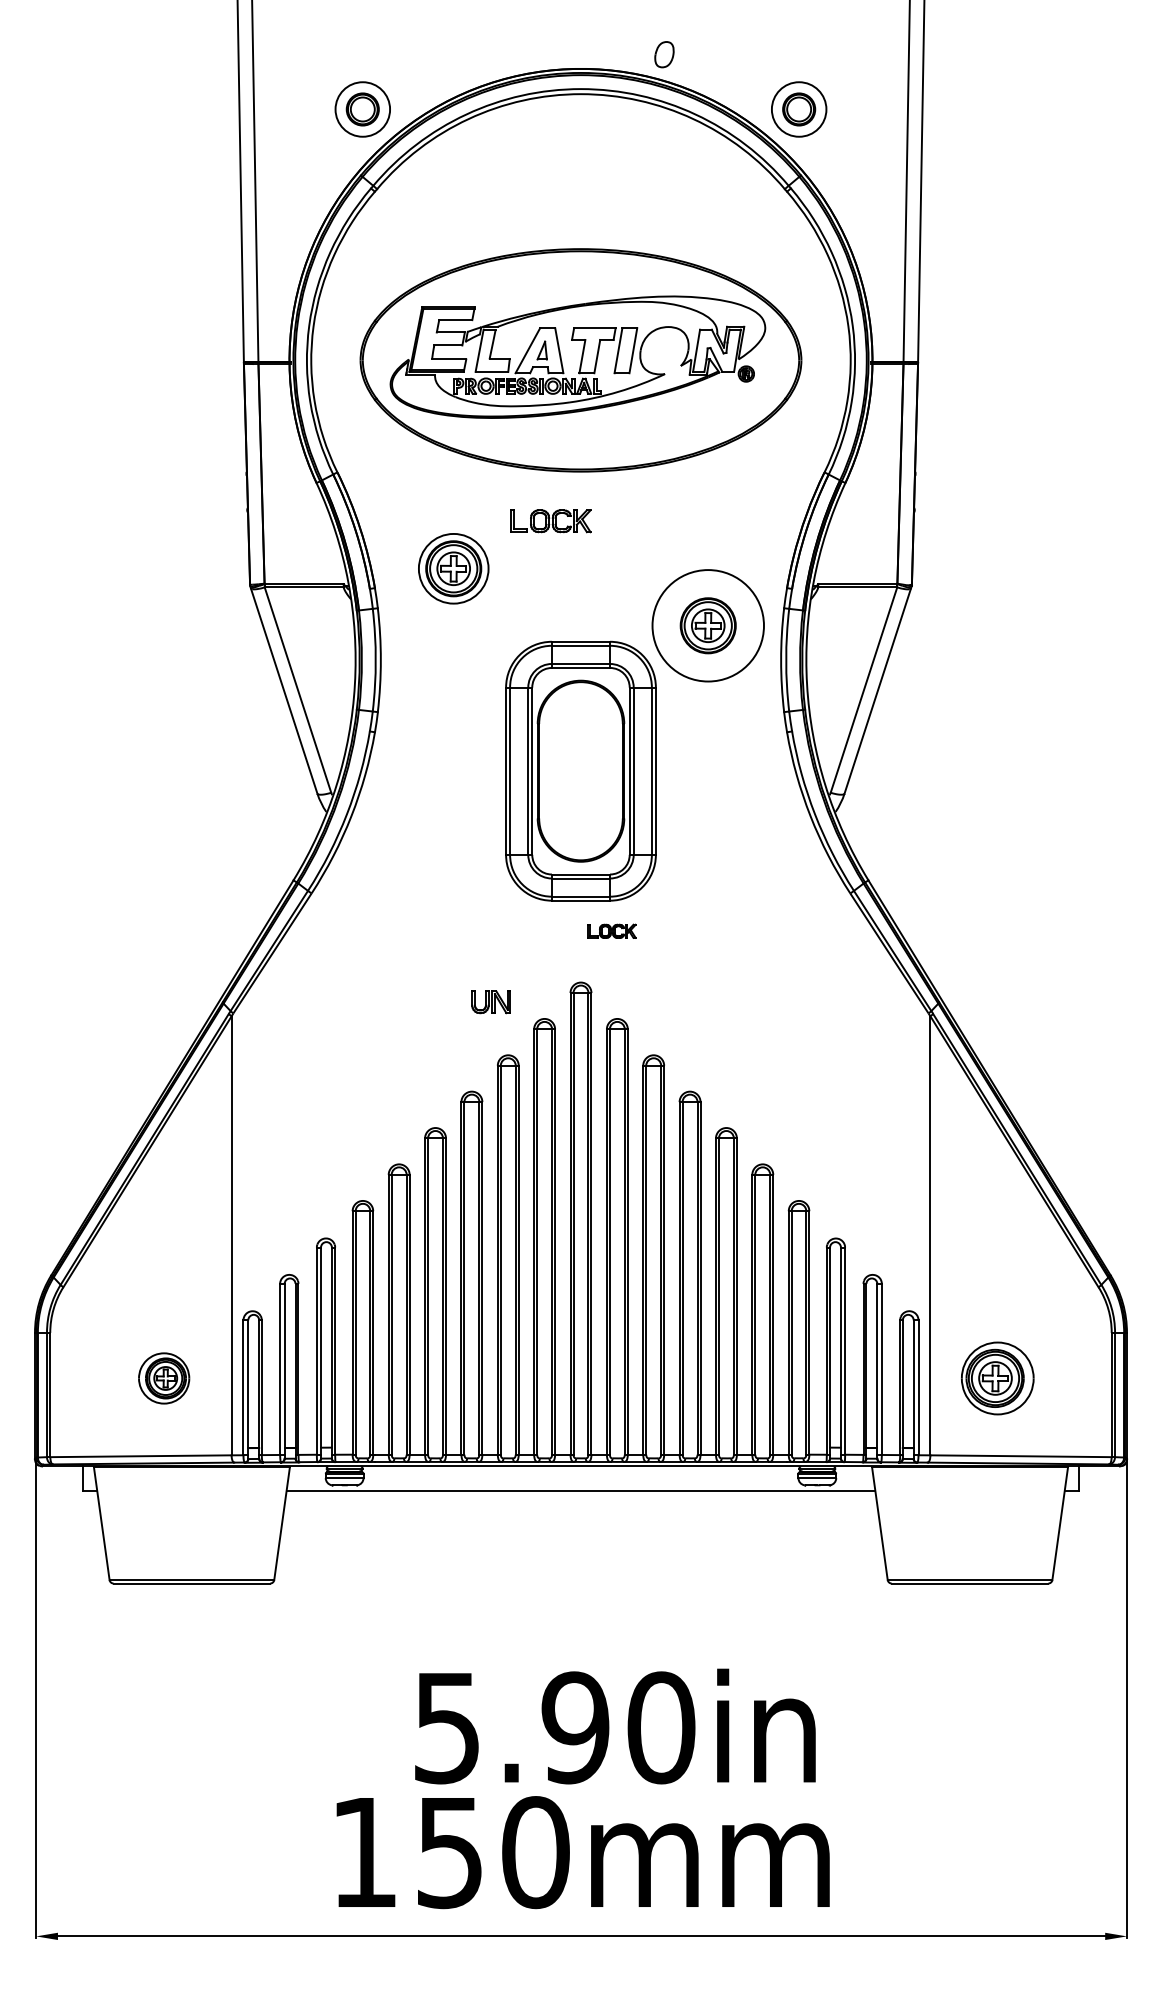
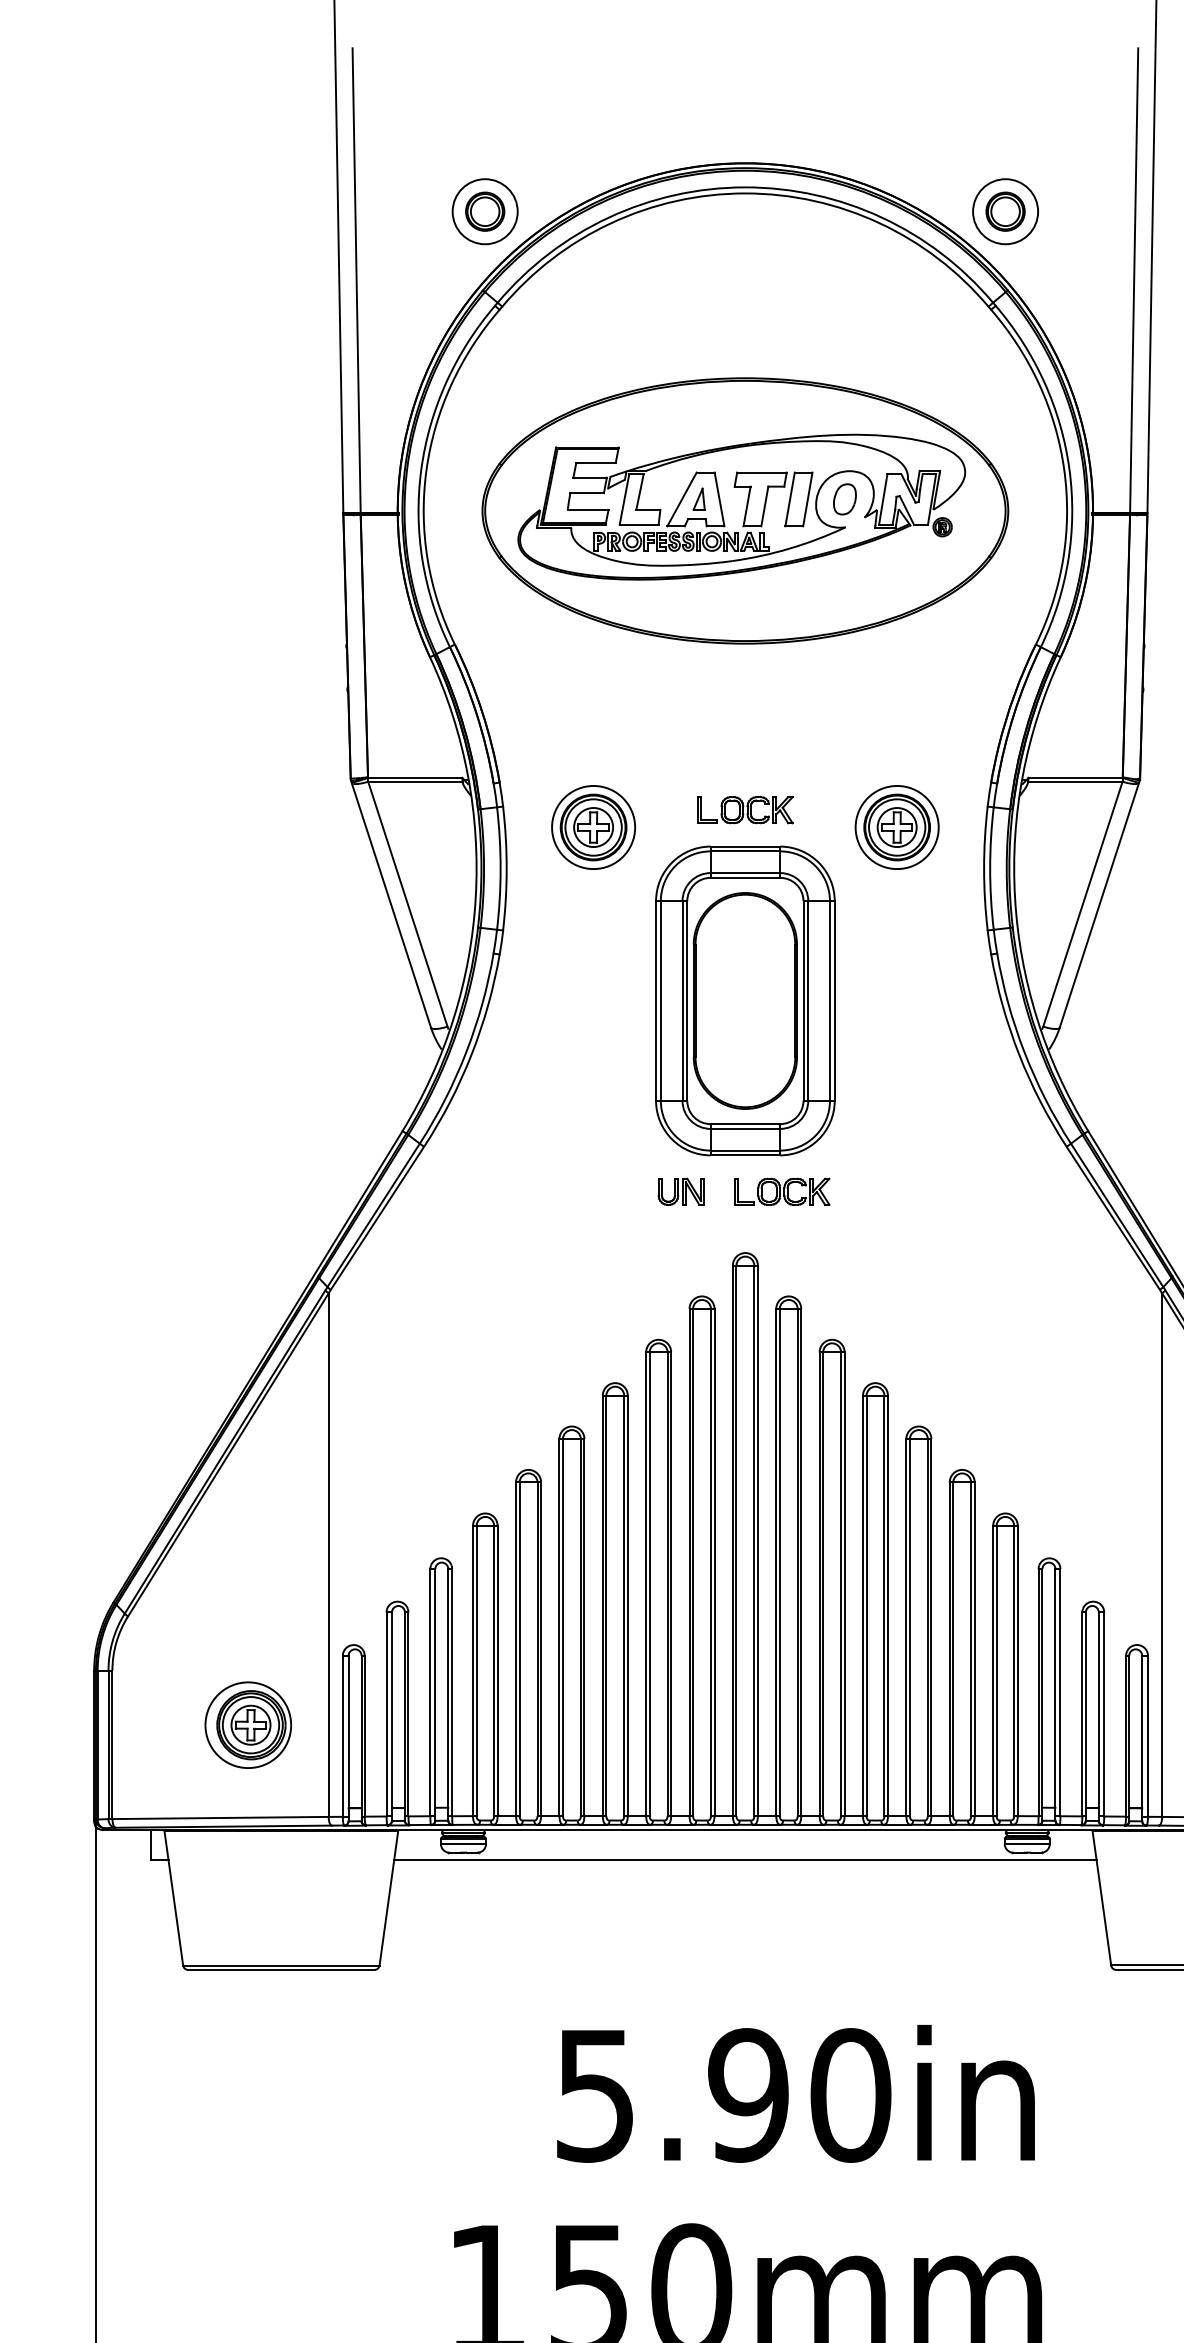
part: (664, 54) -> (844, 499), moved
part: (550, 521) -> (744, 810), moved
part: (453, 568) -> (593, 827), moved
circle: (708, 625) -> (897, 827), size x0.62
part: (611, 931) -> (781, 1192), size x1.67
part: (490, 1002) -> (680, 1192), moved
part: (163, 1378) -> (247, 1725), size x1.43
text: (615, 1726) -> (796, 2093), moved

